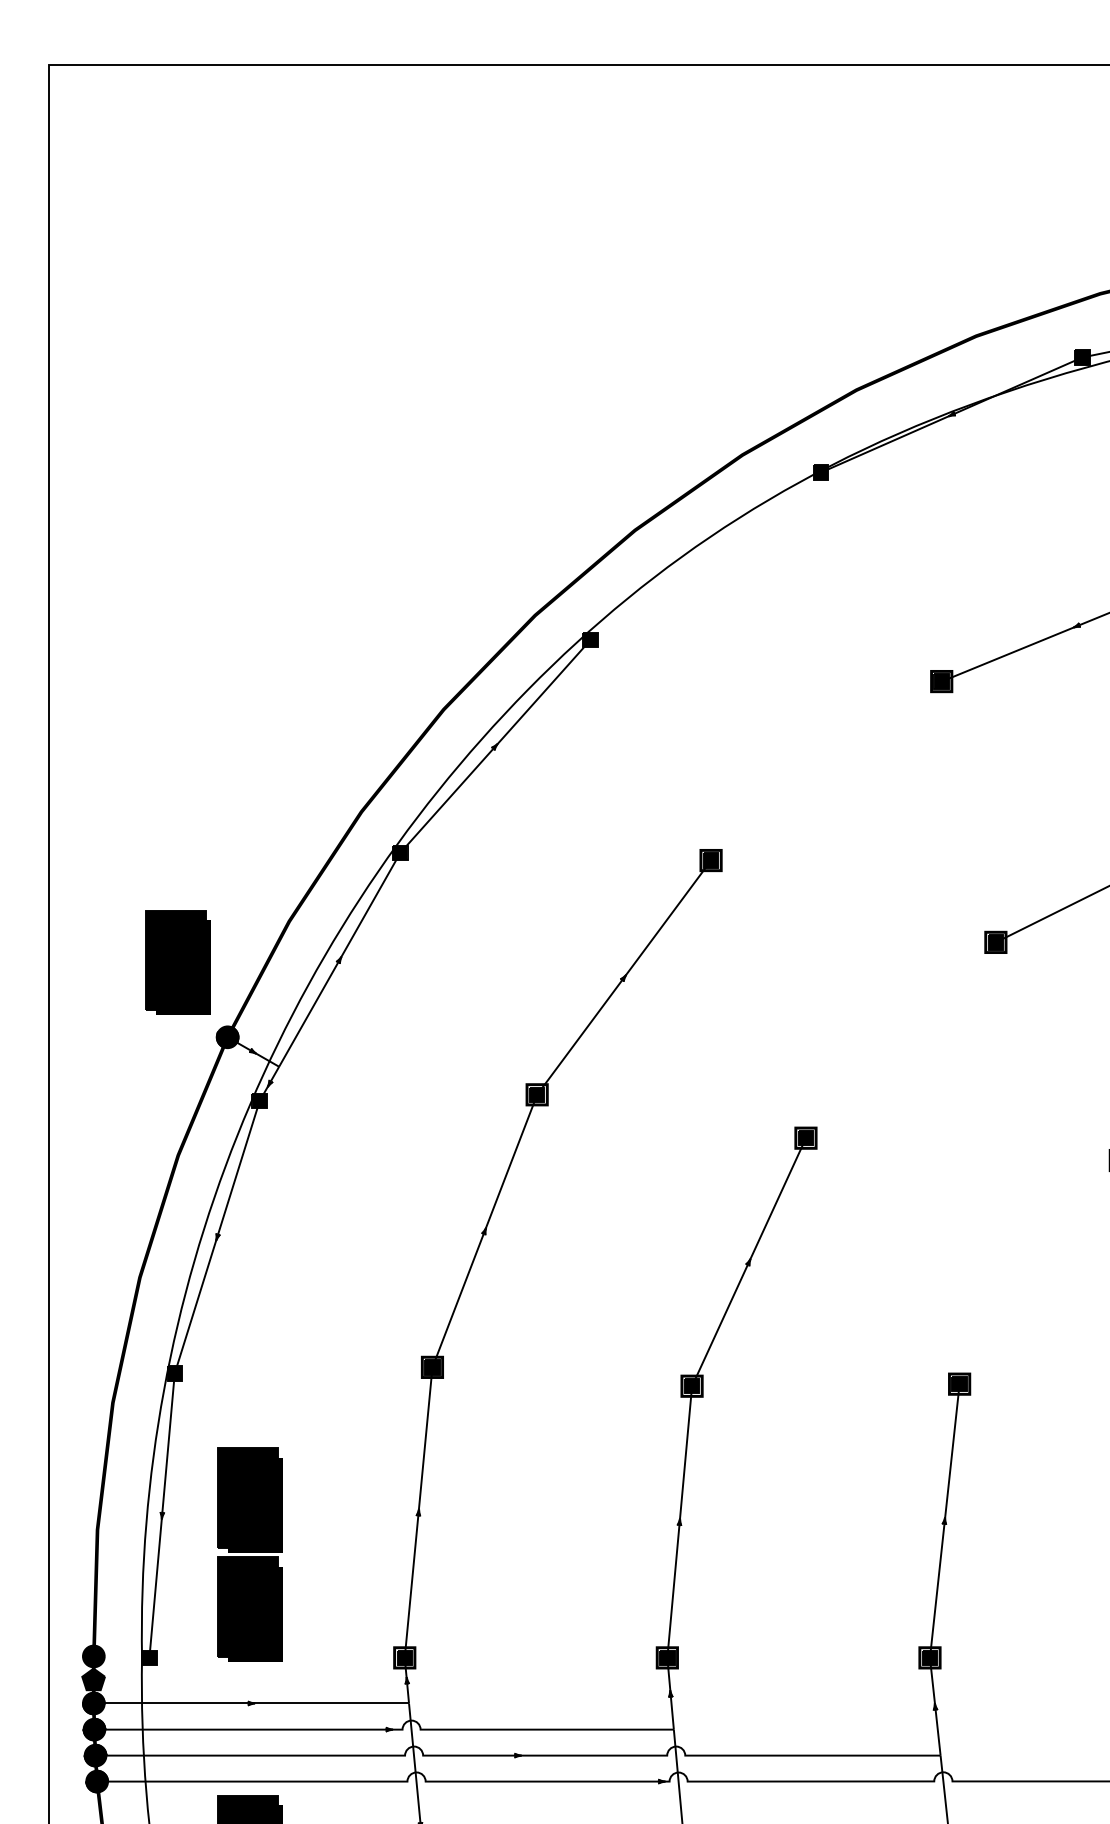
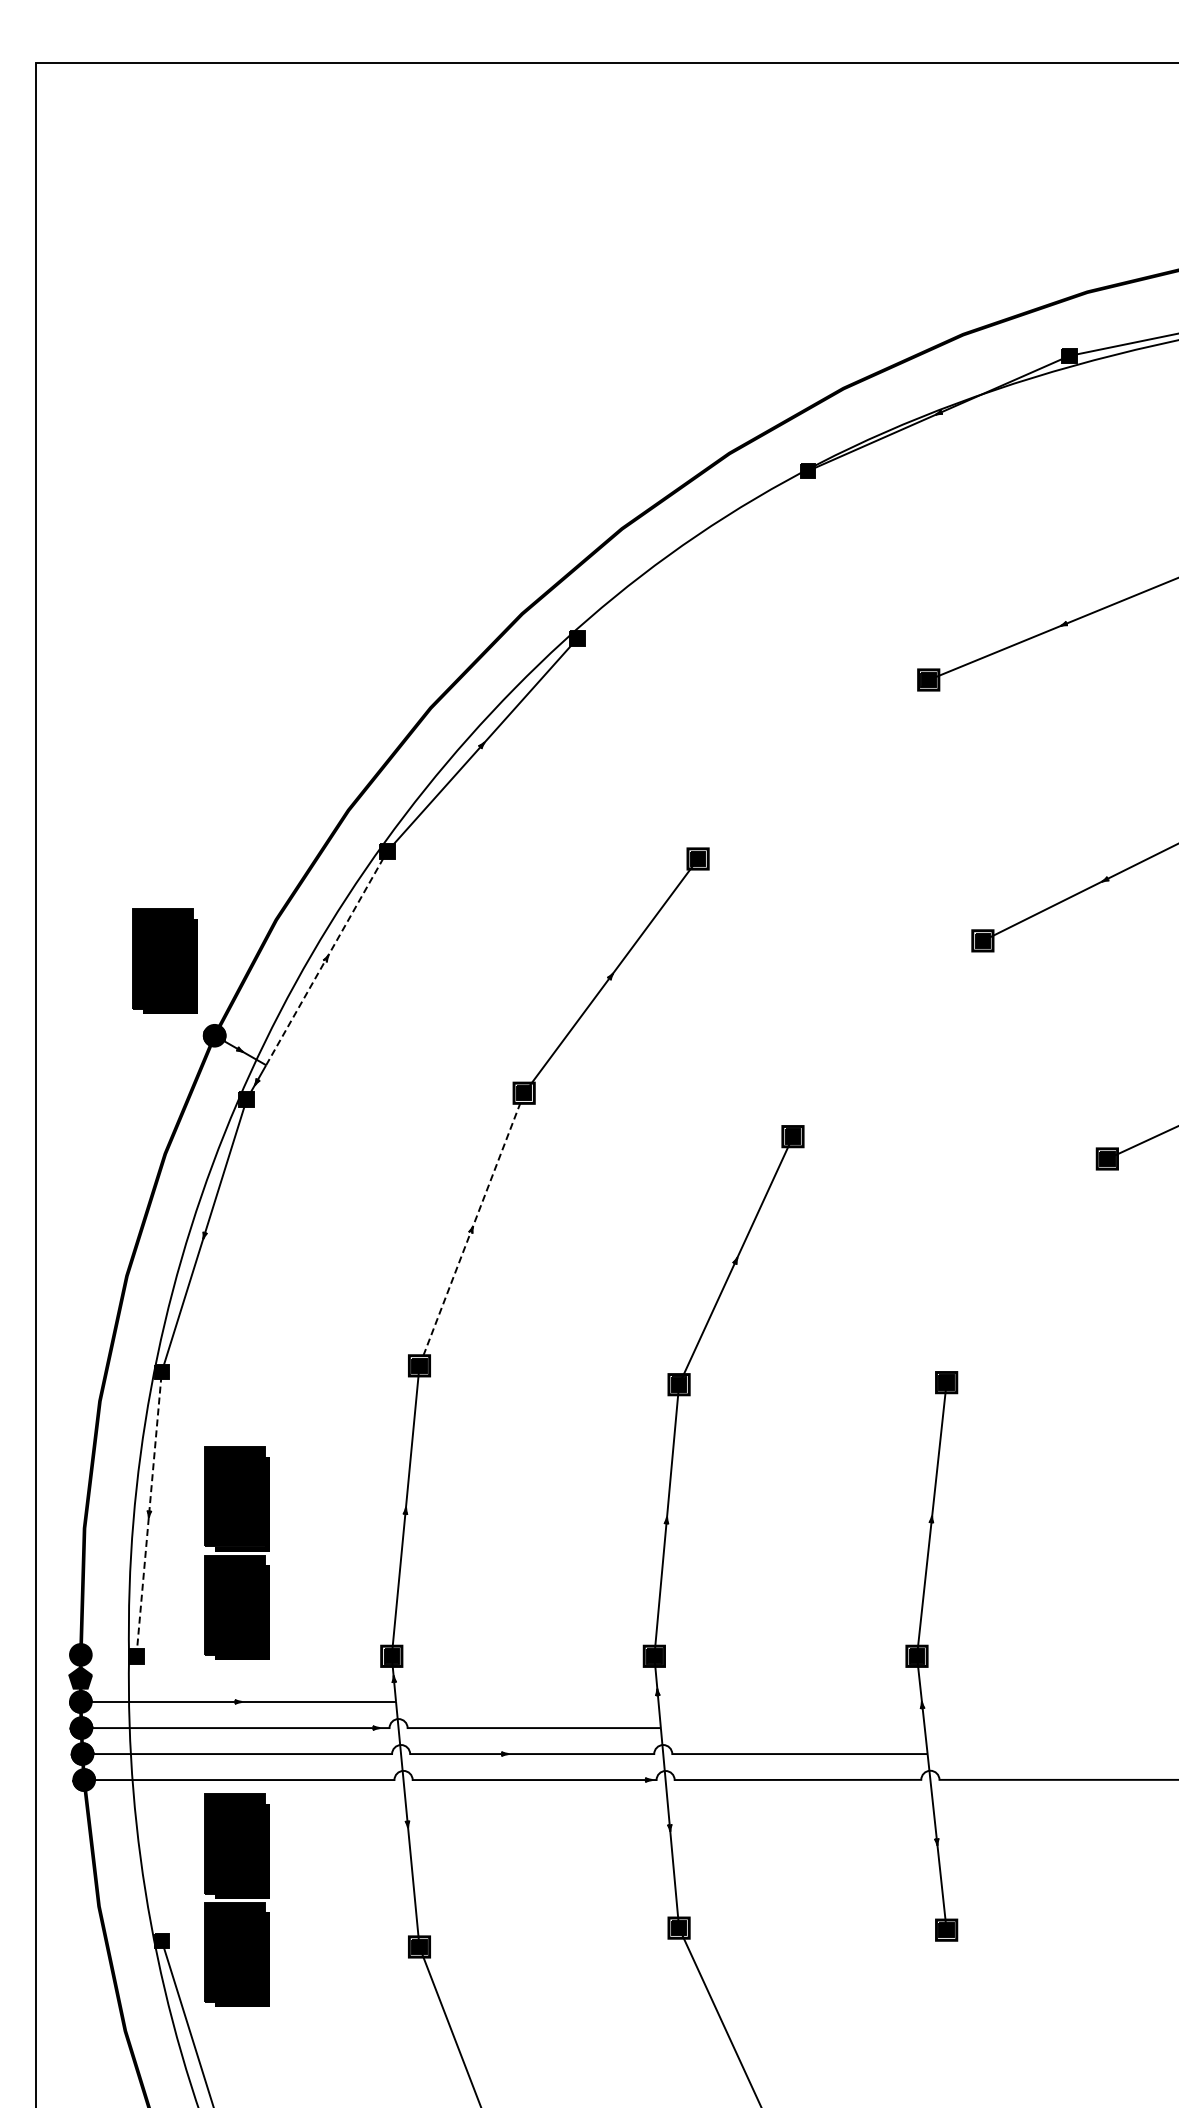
line: (339, 960) -> (326, 958), solid -> dashed
line: (485, 1231) -> (472, 1229), solid -> dashed
line: (162, 1516) -> (149, 1514), solid -> dashed

